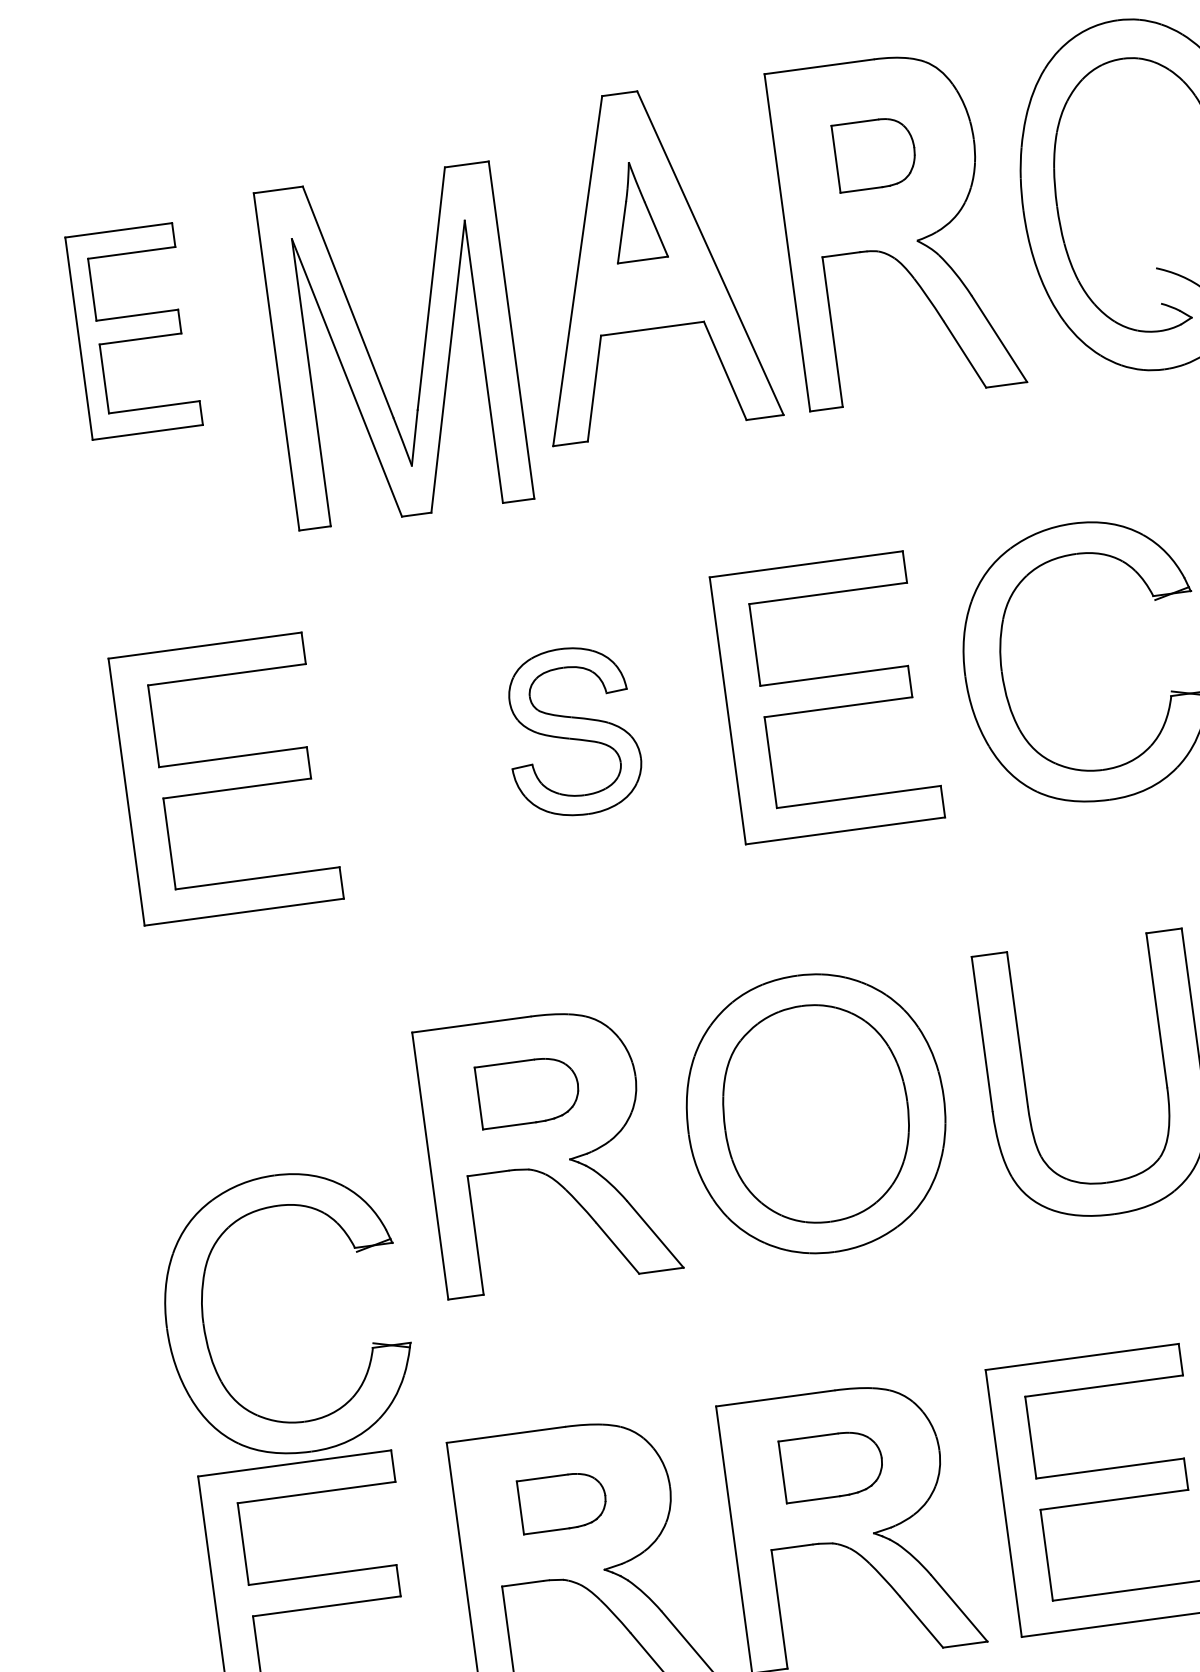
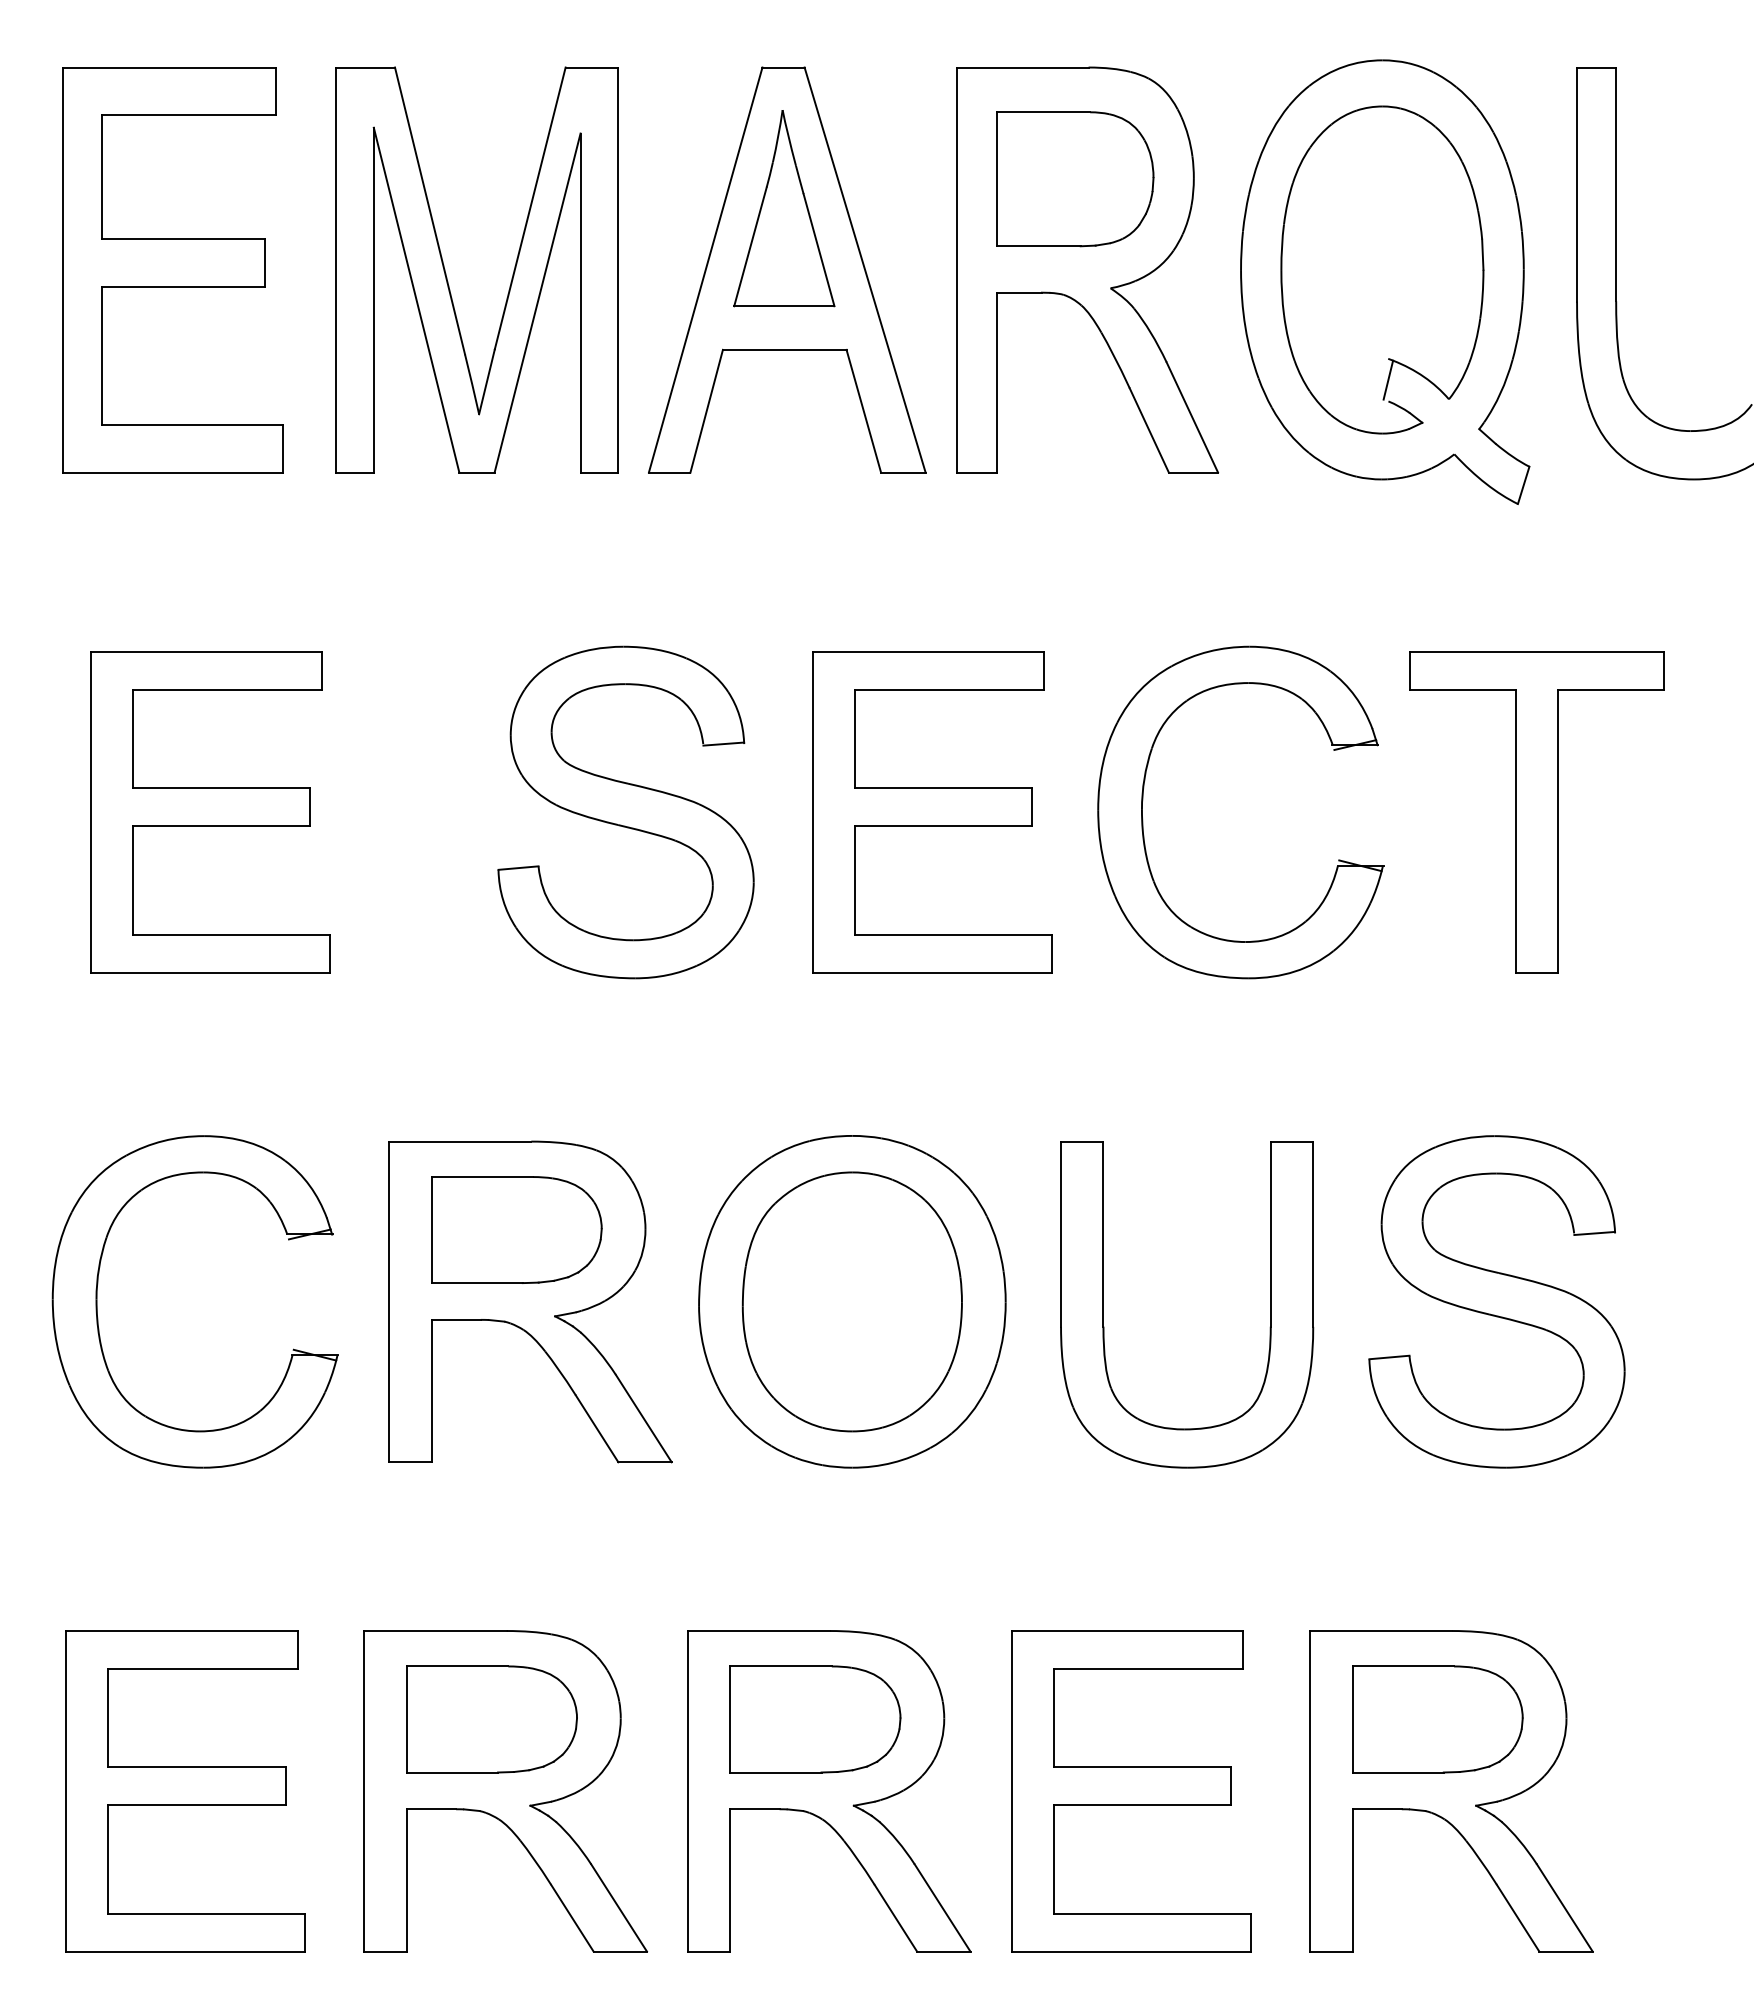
part: (875, 154) -> (1075, 179), size x1.67
part: (636, 211) -> (784, 208), size x1.67
line: (1158, 285) -> (1388, 379), added
part: (133, 331) -> (172, 270), size x1.67
part: (370, 355) -> (447, 277), moved
part: (572, 731) -> (625, 812), size x1.67
part: (528, 1091) -> (516, 1229), size x1.43
part: (204, 1325) -> (97, 1301), moved
part: (832, 1465) -> (815, 1719), size x1.43
part: (562, 1502) -> (491, 1719), size x1.67

